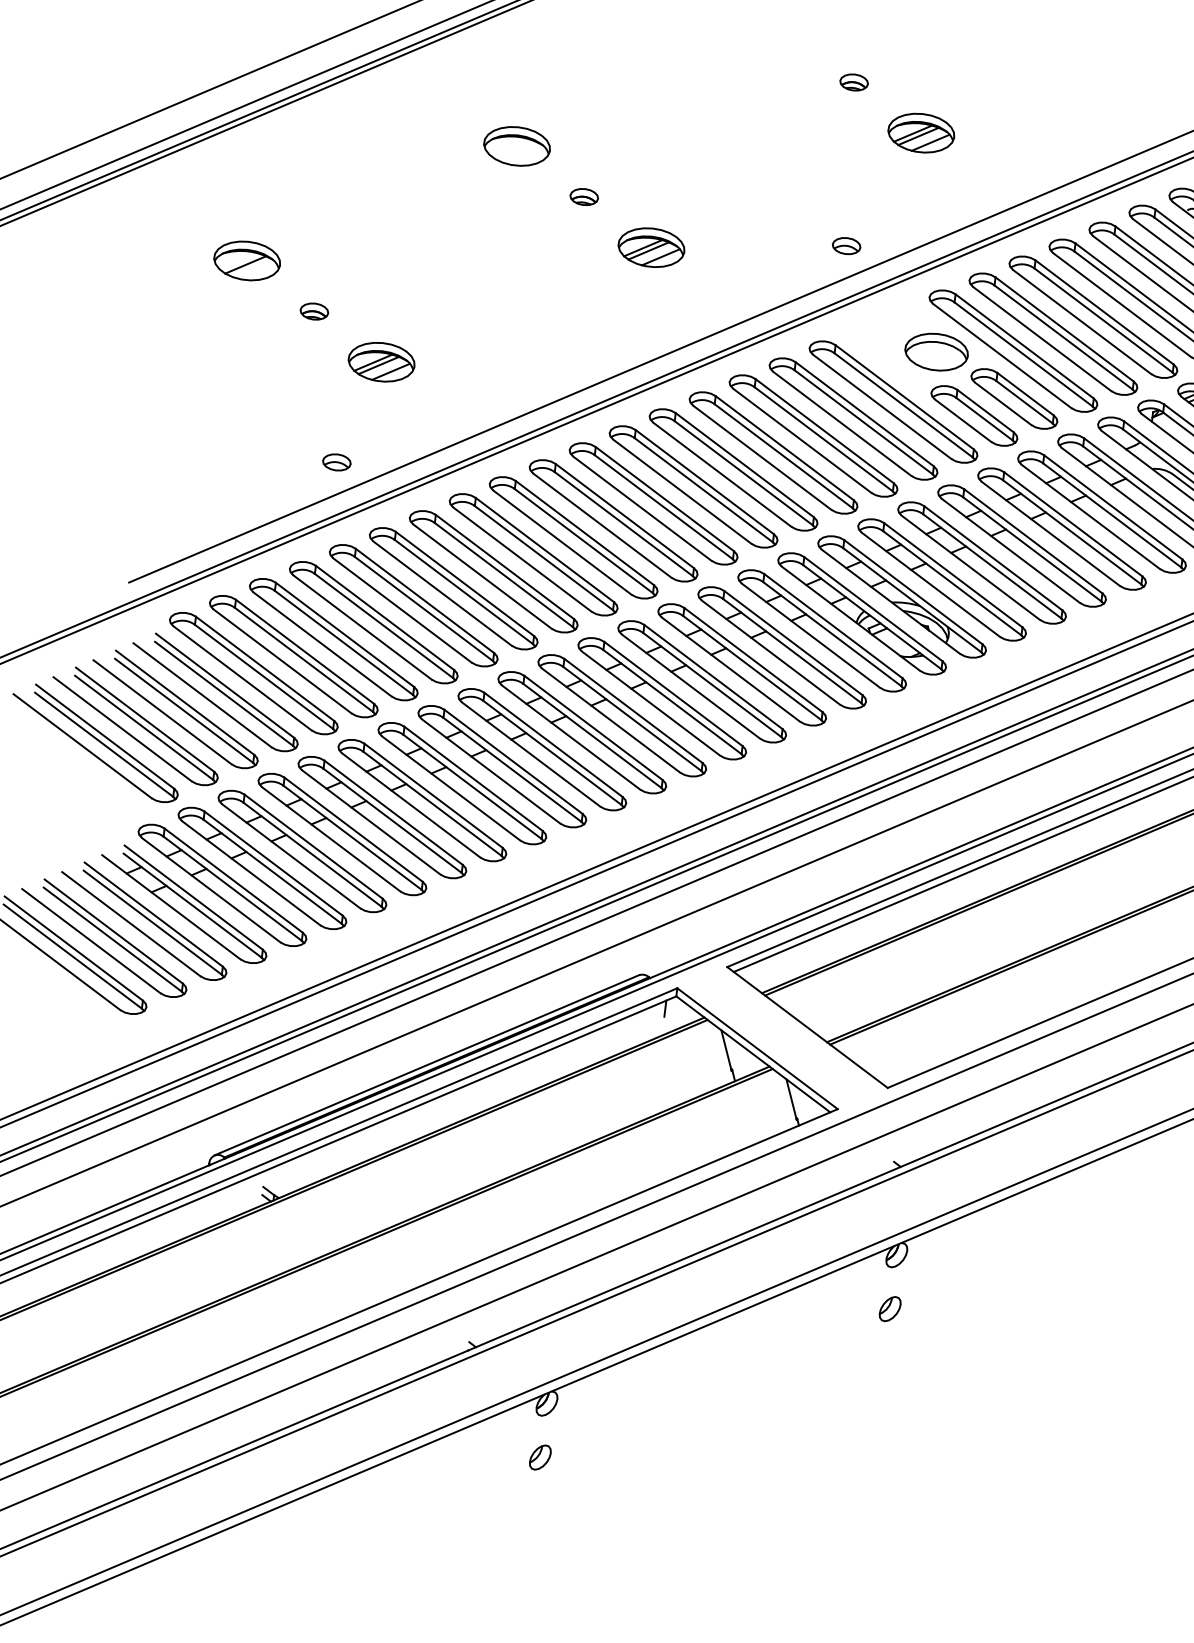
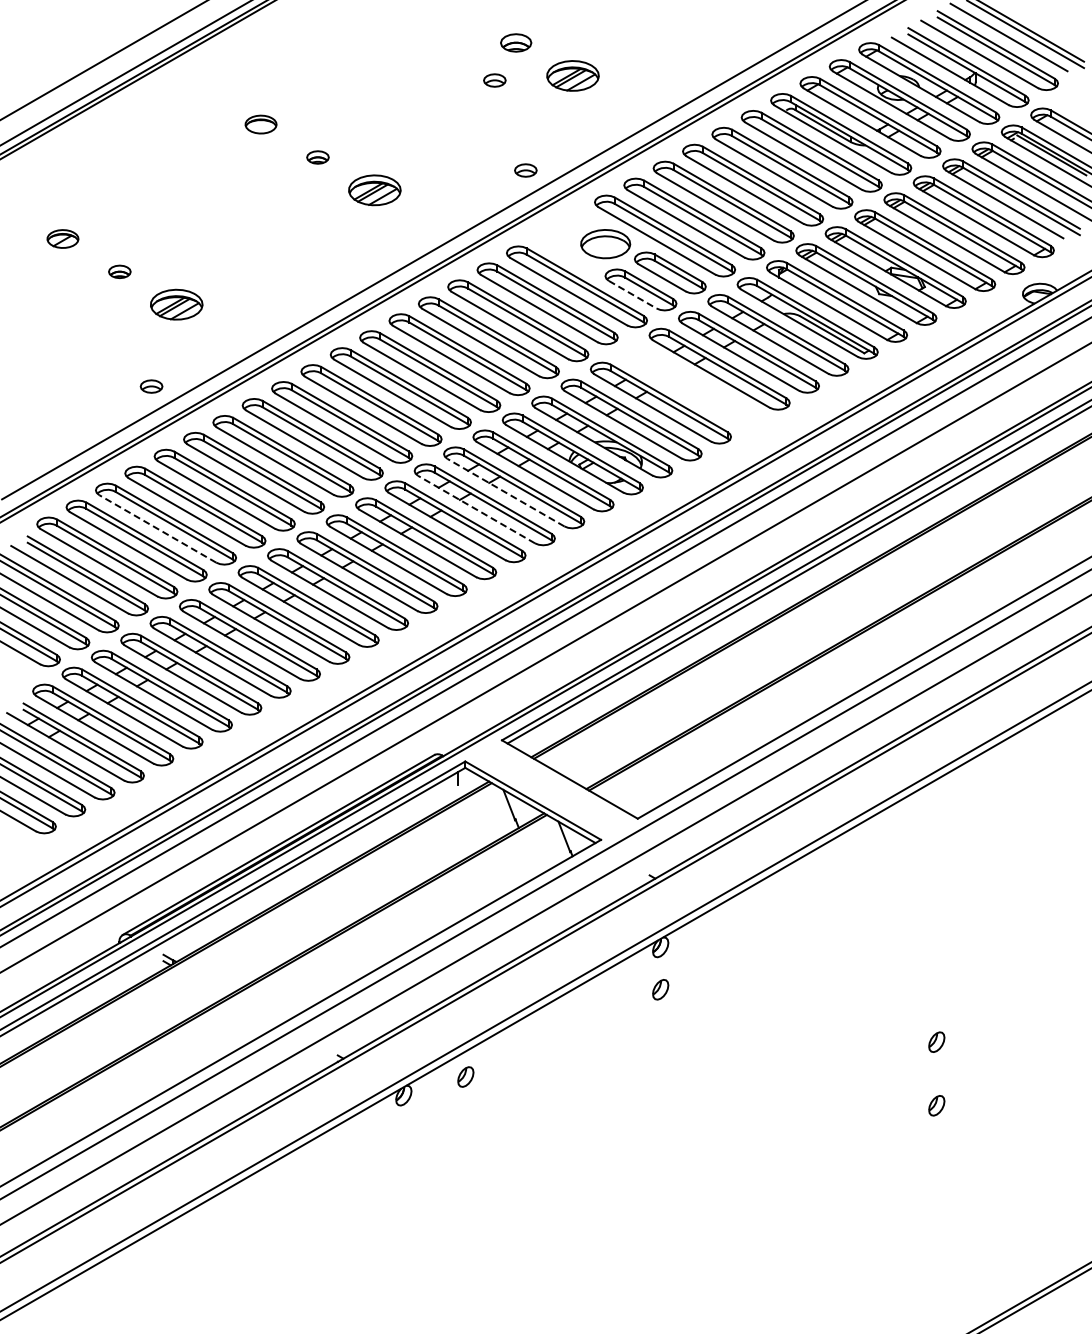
part: (853, 82) -> (515, 43), size x1.4
part: (820, 126) -> (494, 80), added
part: (516, 146) -> (260, 124), size x0.6
part: (246, 260) -> (62, 238), size x0.6
line: (962, 420) -> (632, 294), solid -> dashed
part: (1022, 545) -> (690, 385), removed
line: (322, 643) -> (157, 528), solid -> dashed
line: (770, 652) -> (505, 492), solid -> dashed
line: (730, 669) -> (476, 509), solid -> dashed
part: (540, 1456) -> (465, 1076), moved

